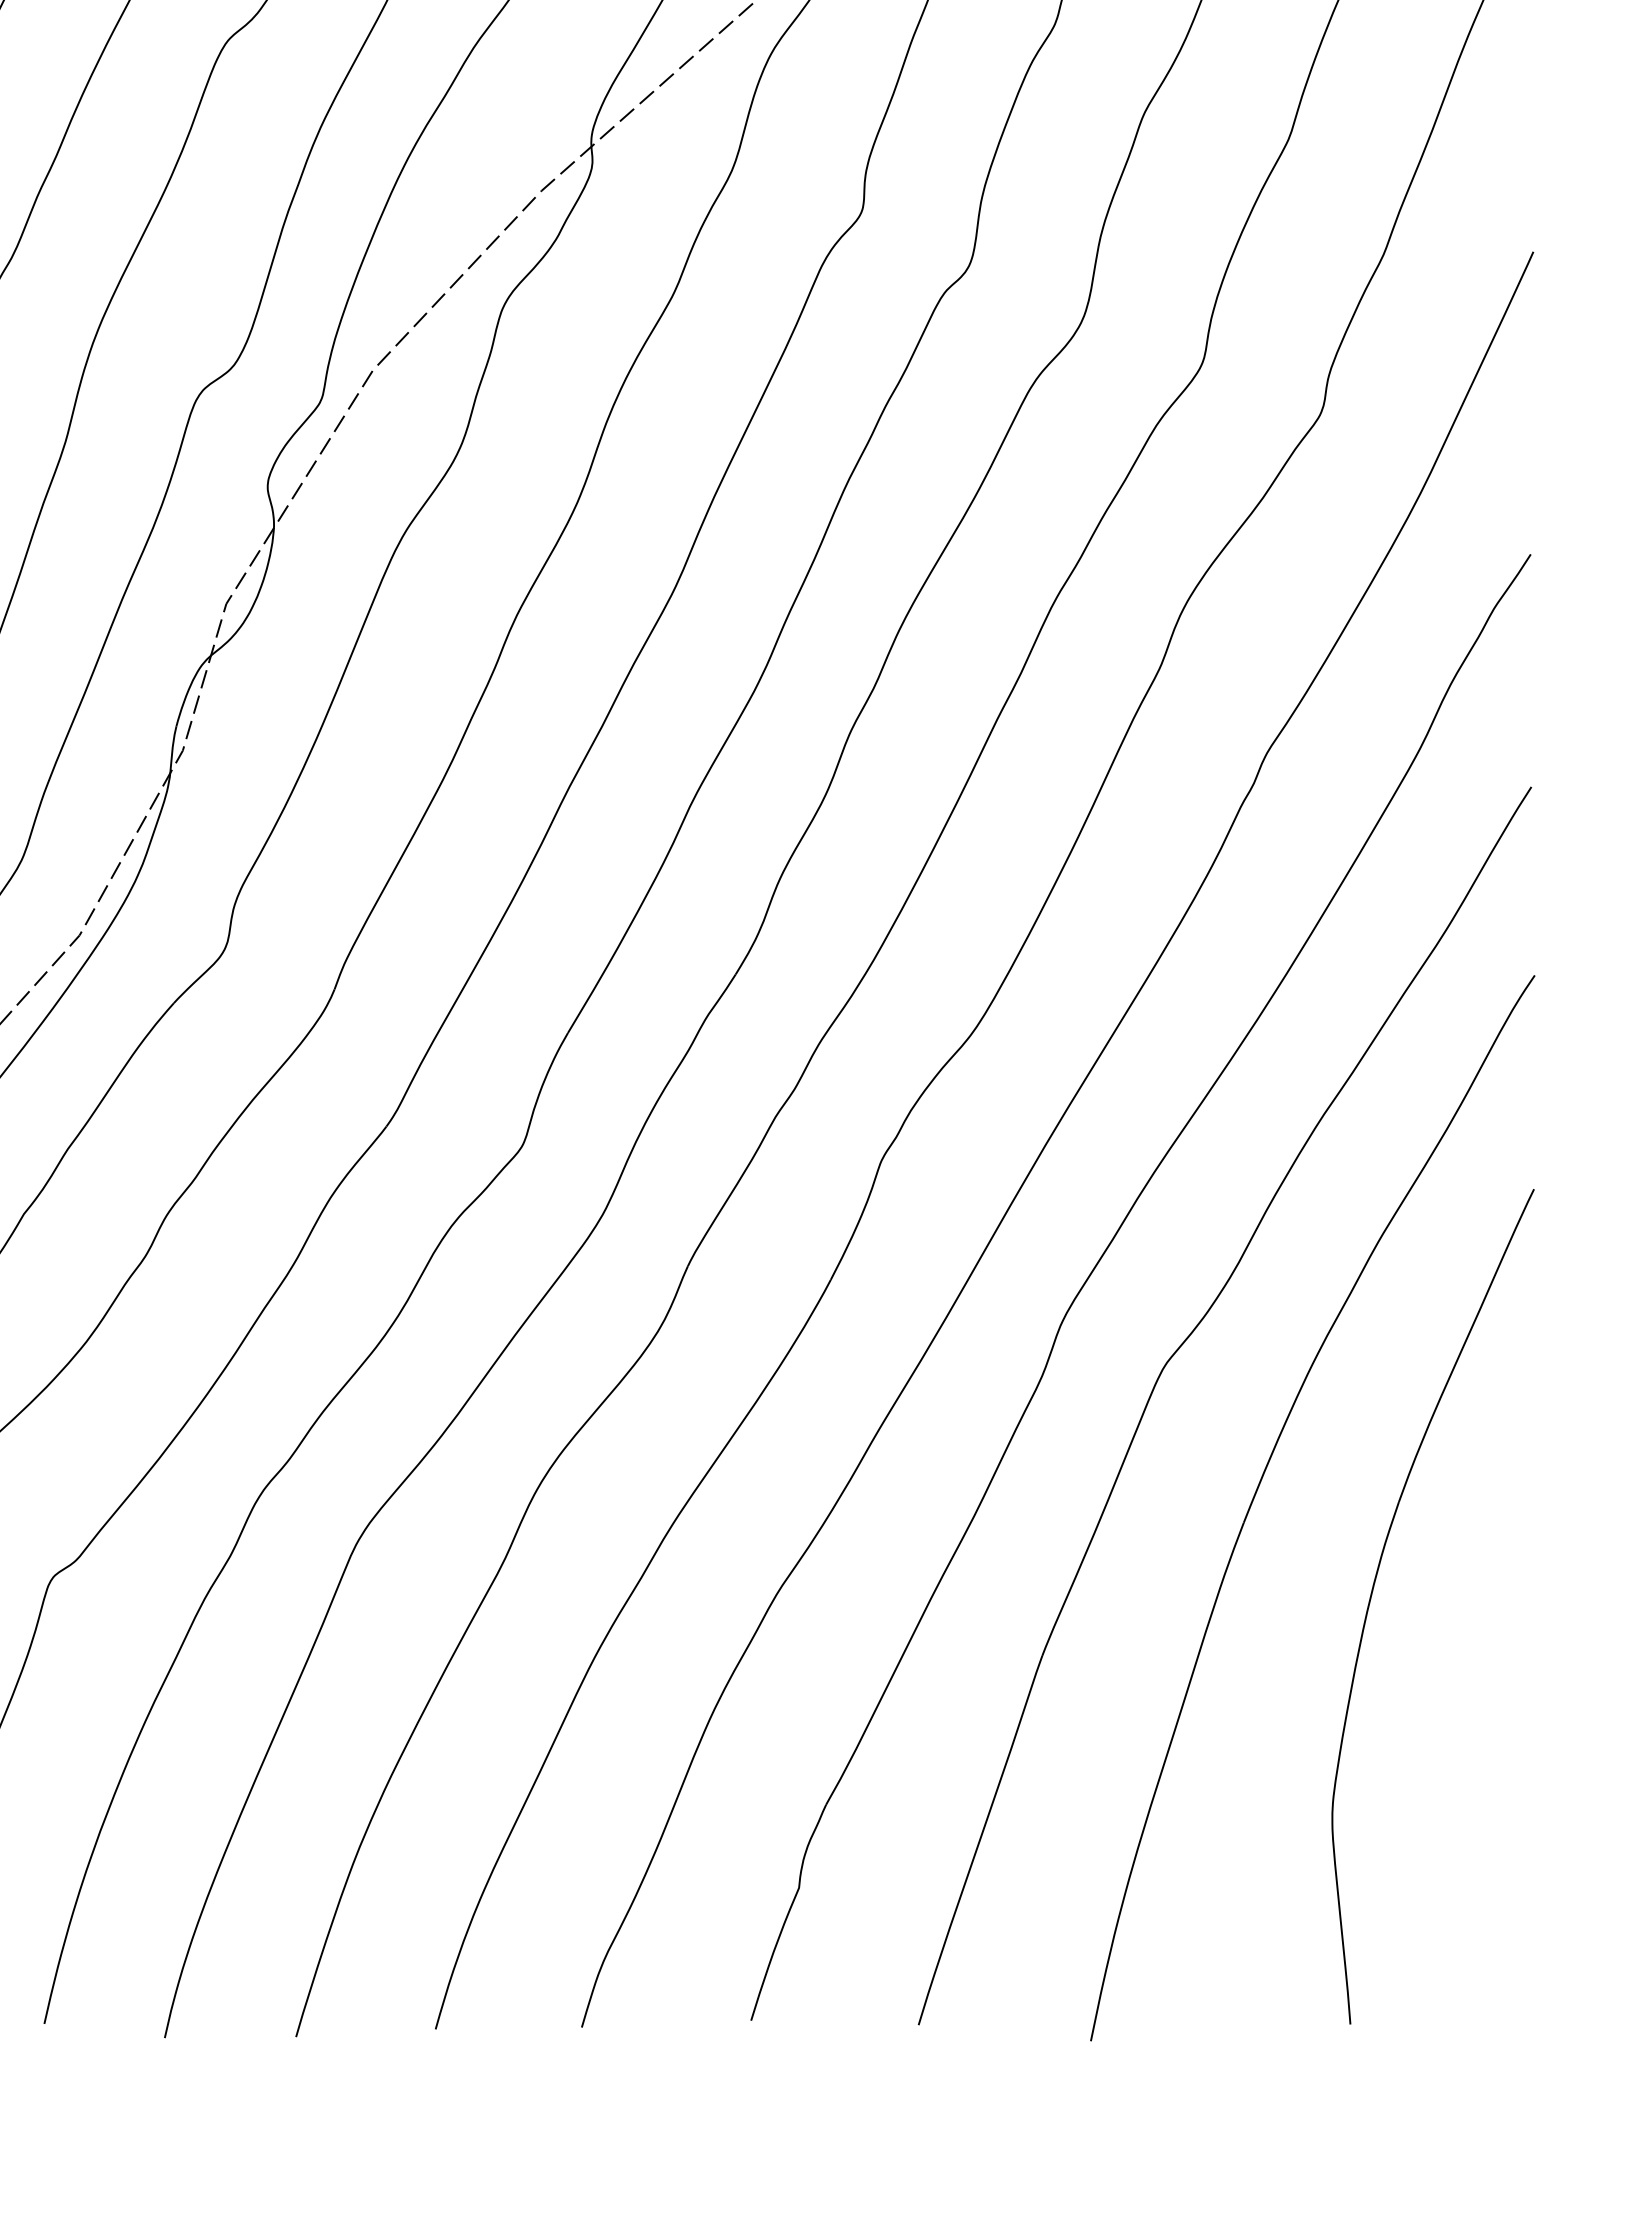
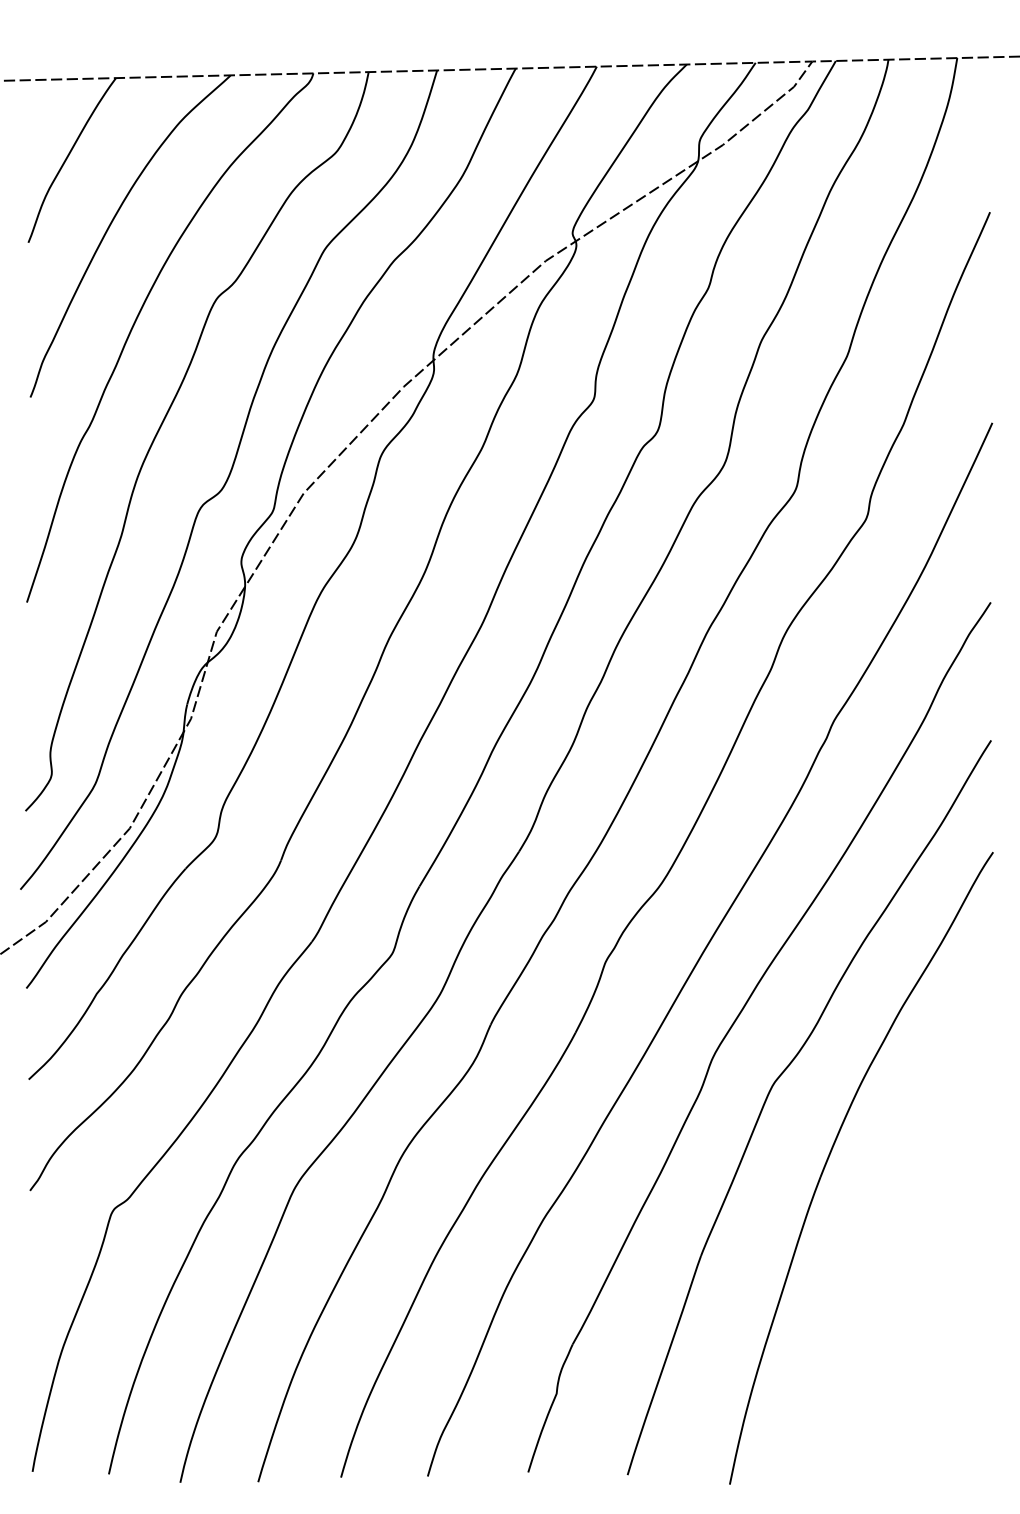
part: (1373, 1594) -> (897, 1219), removed

